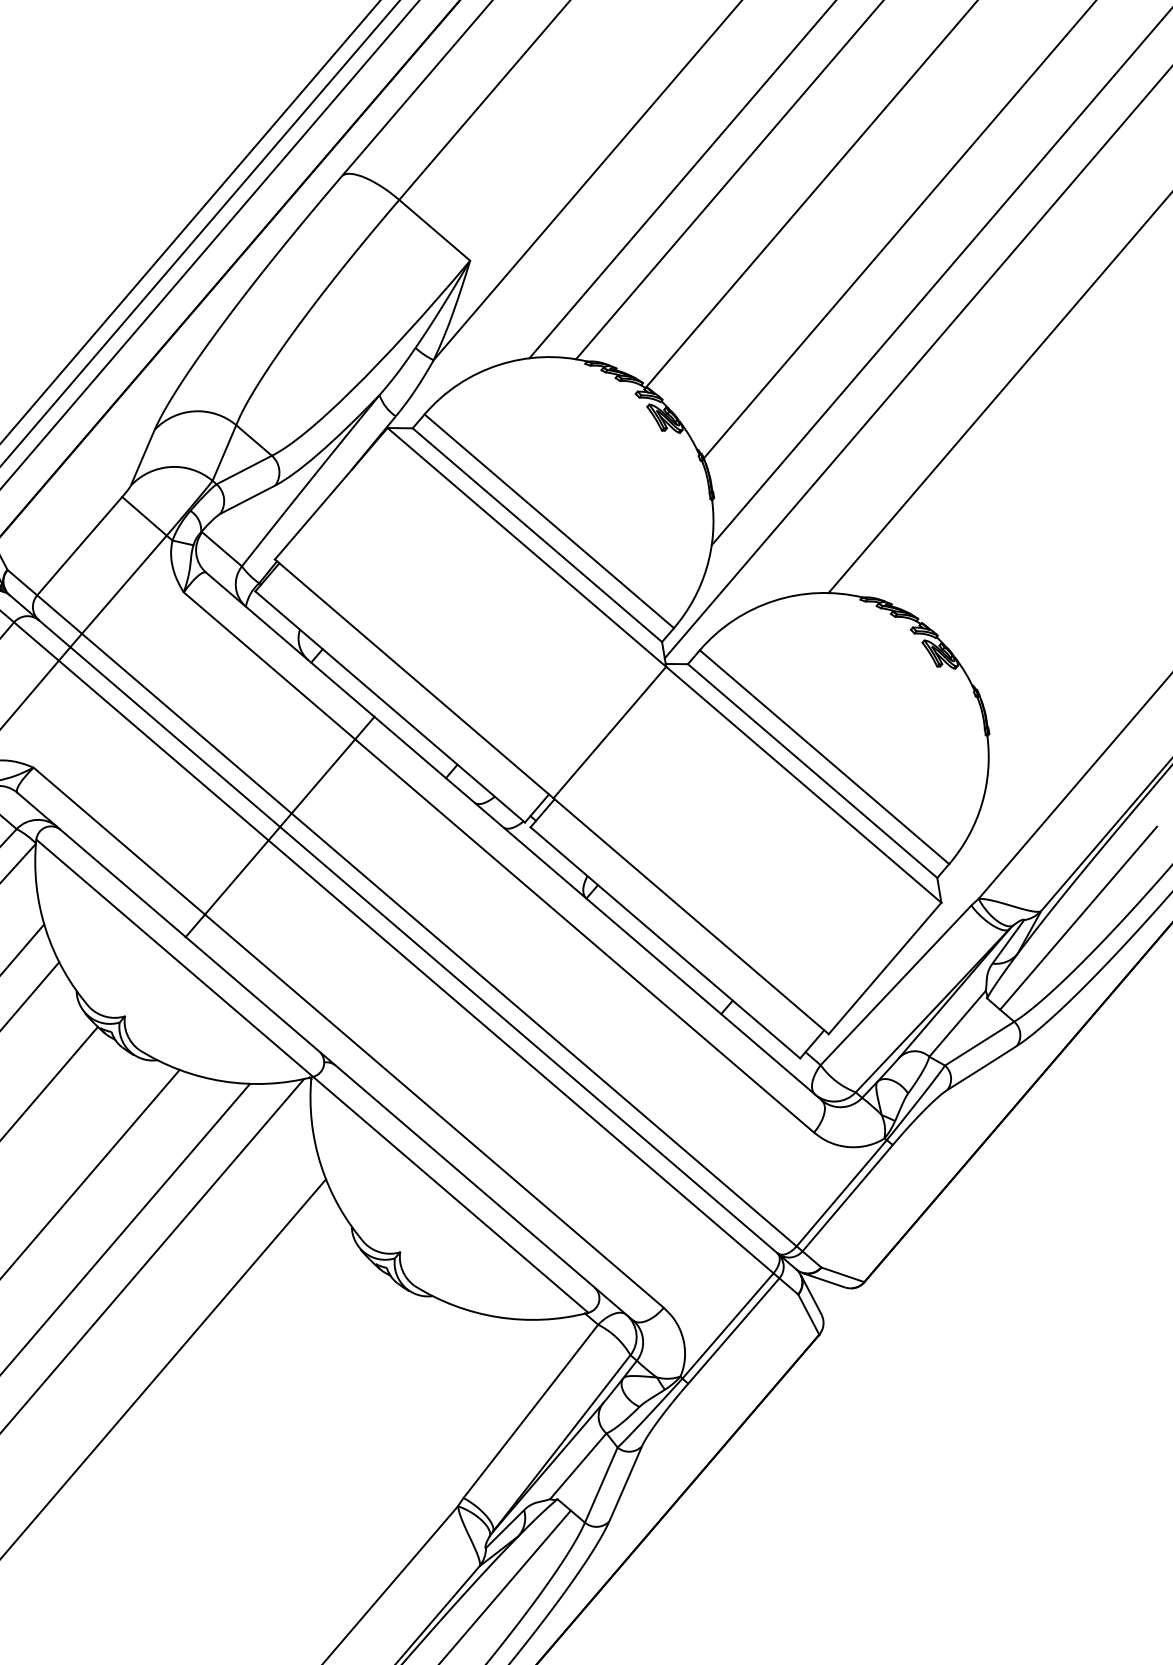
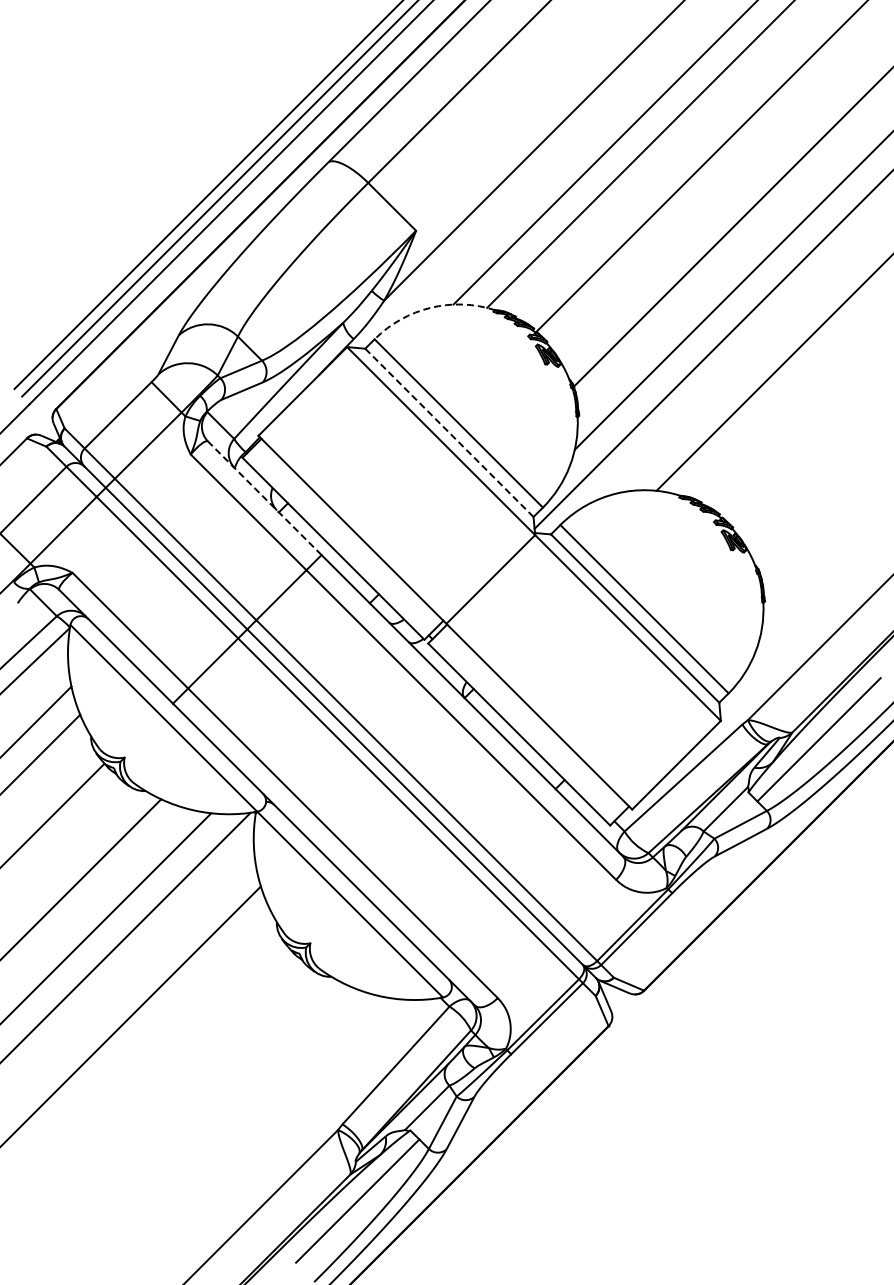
arc: (498, 364) -> (430, 307), solid -> dashed
line: (537, 534) -> (449, 432), solid -> dashed
line: (289, 643) -> (264, 497), solid -> dashed

